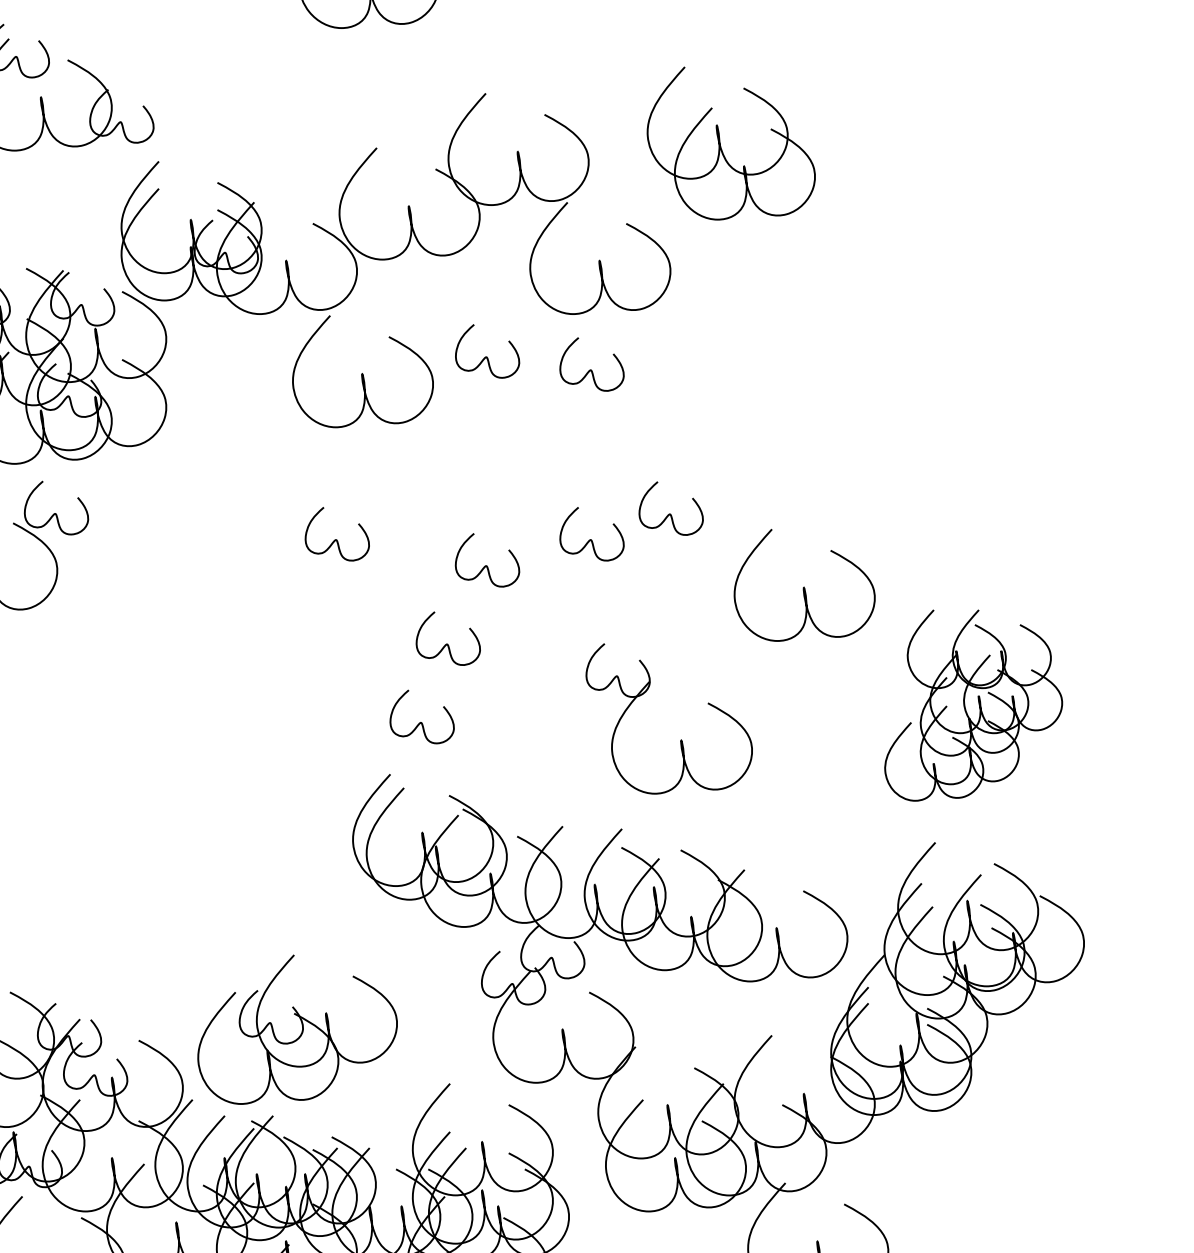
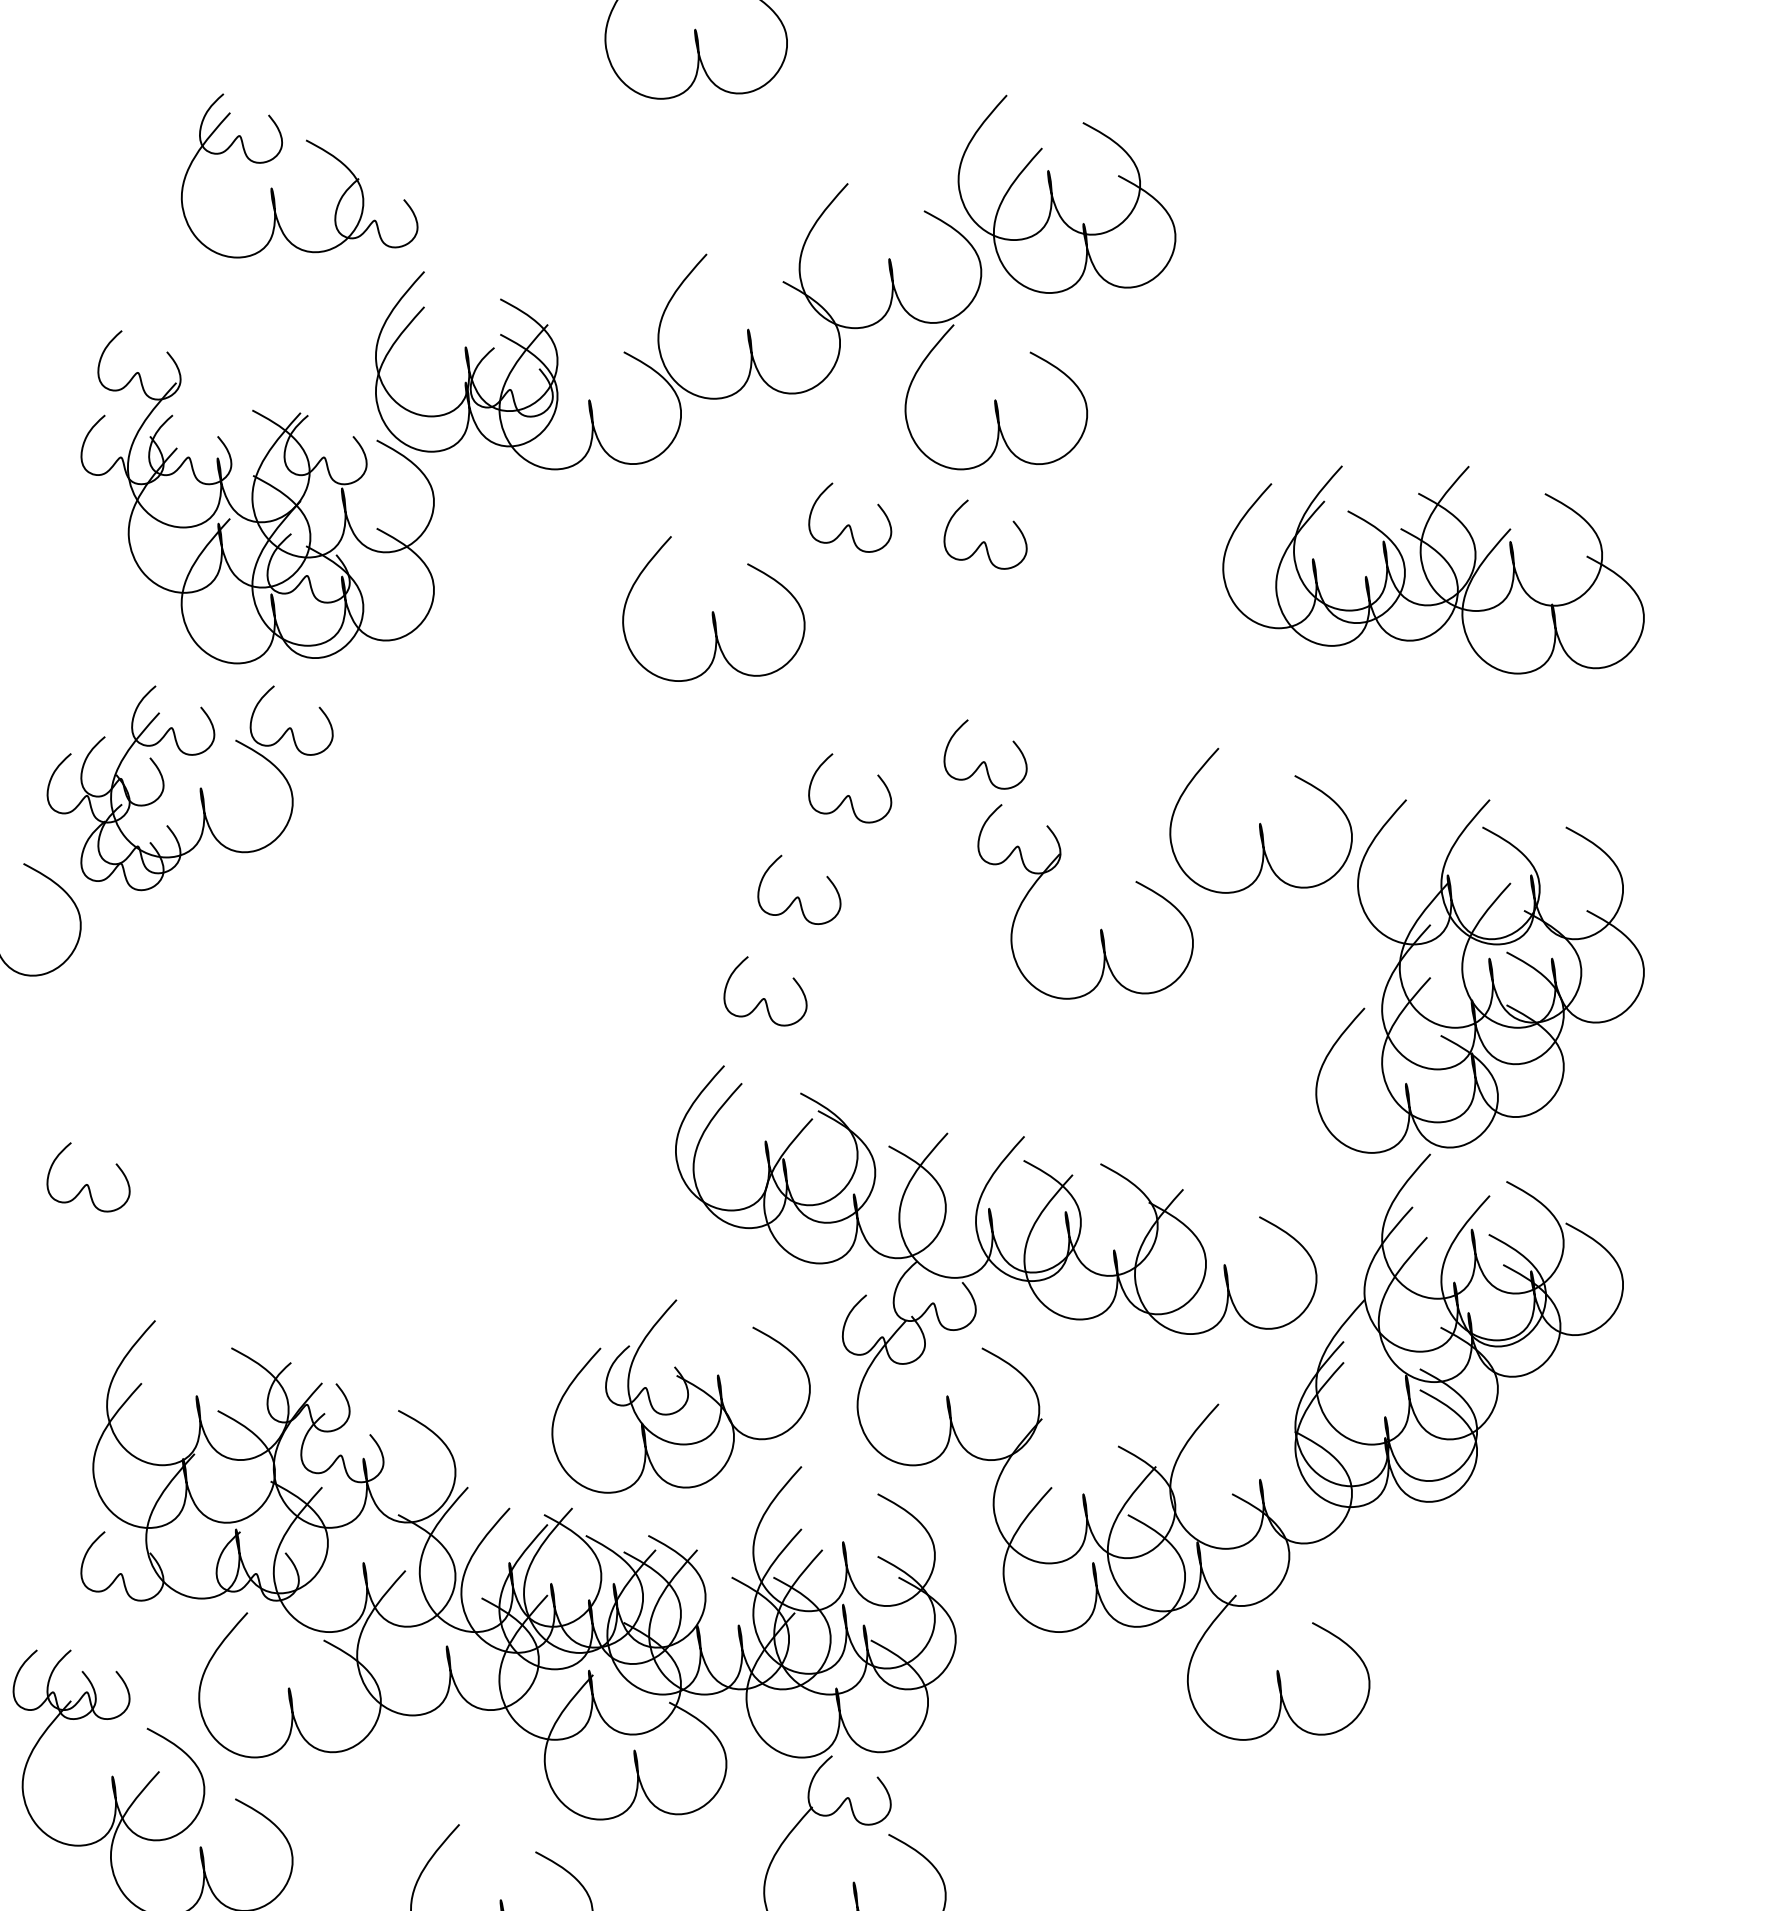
part: (720, 145) -> (1053, 196), moved
curve: (362, 373) -> (713, 611), moved
part: (937, 391) -> (1433, 569), added
curve: (670, 514) -> (1087, 728), removed
curve: (337, 539) -> (655, 761), removed
part: (973, 705) -> (1479, 976), size x1.43
part: (681, 739) -> (1101, 928), moved
part: (301, 1031) -> (686, 1398), moved

